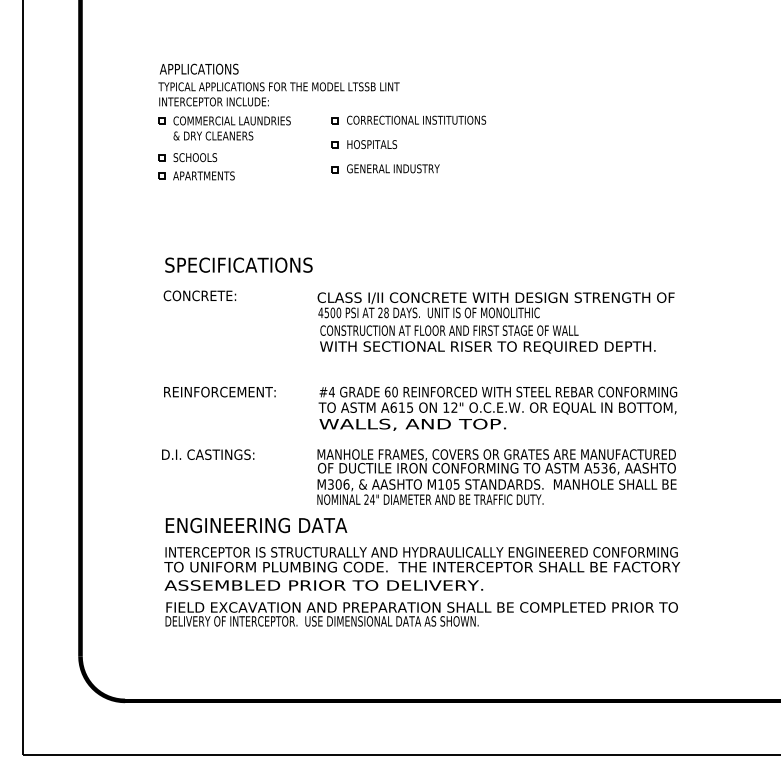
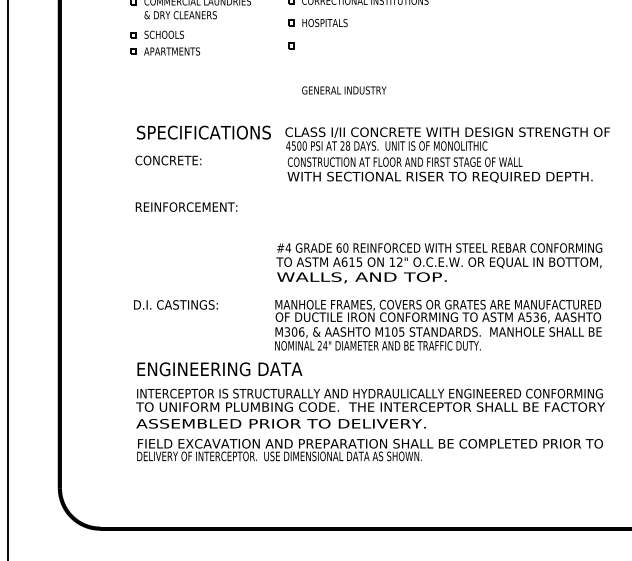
text: (393, 168) -> (344, 90), moved
text: (495, 322) -> (447, 154), moved
text: (219, 391) -> (186, 206), moved

